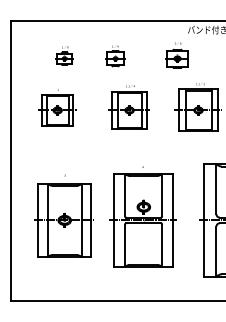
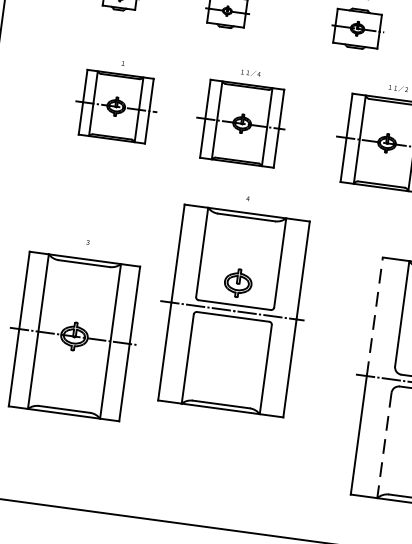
part: (57, 107) -> (116, 100), moved
line: (203, 191) -> (374, 315), solid -> dashed
part: (142, 216) -> (232, 302), moved
line: (216, 252) -> (384, 447), solid -> dashed

